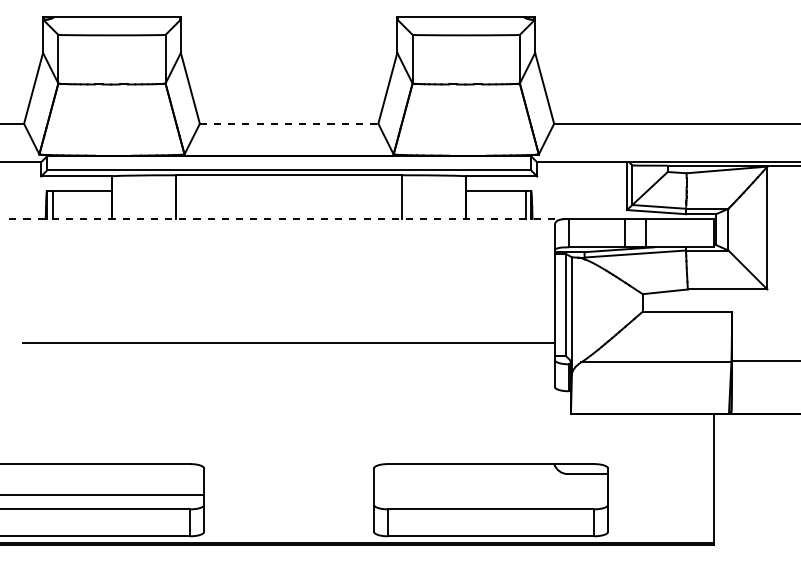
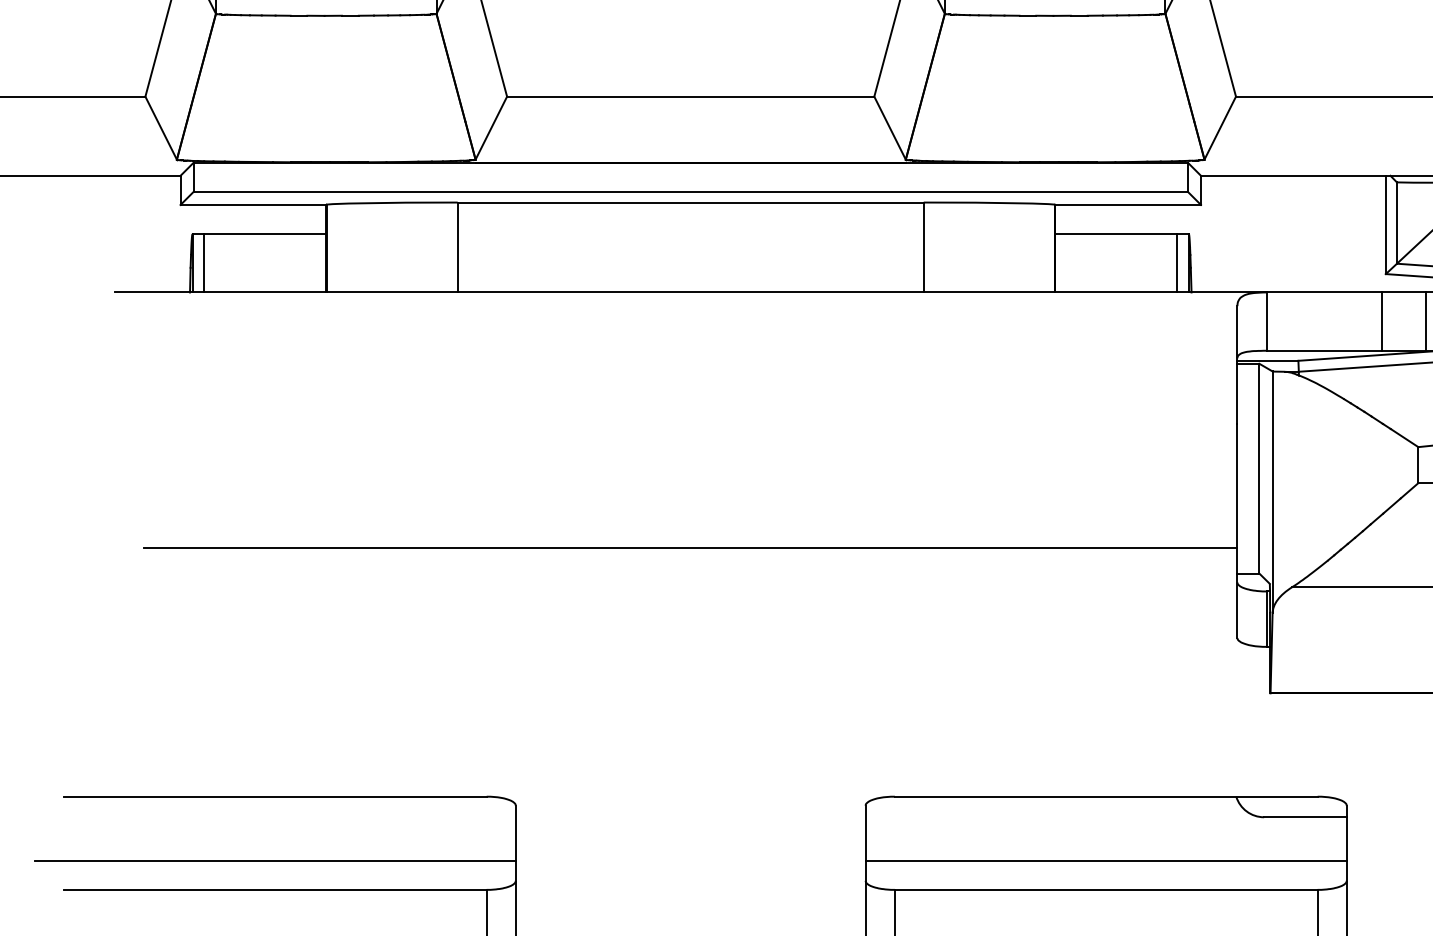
line: (289, 123) -> (691, 96), dashed -> solid
line: (289, 218) -> (691, 291), dashed -> solid
line: (491, 495) -> (1107, 861), added

